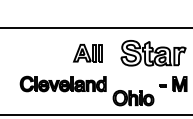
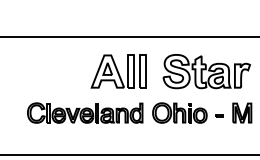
part: (87, 53) -> (118, 71), size x1.43
part: (133, 97) -> (179, 112), moved

